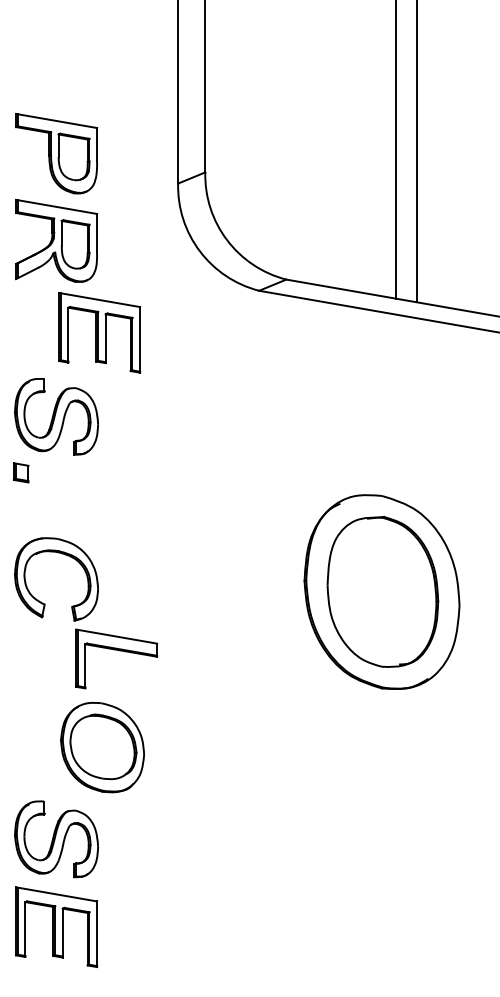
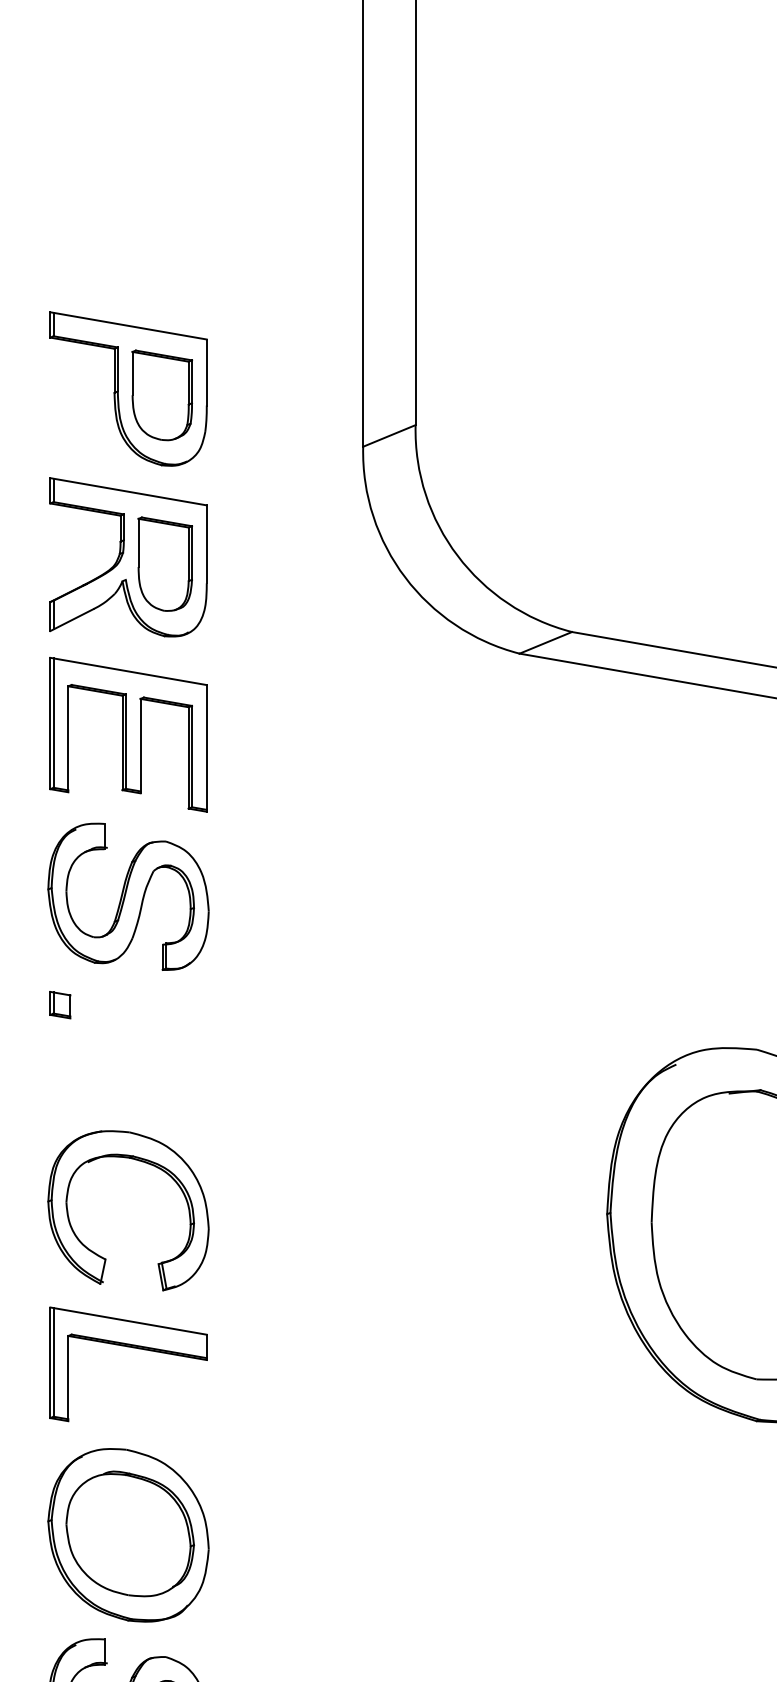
part: (99, 332) -> (128, 734), moved
part: (21, 472) -> (60, 1004), size x0.71
part: (119, 651) -> (134, 1349), moved
part: (102, 747) -> (128, 1535), moved

